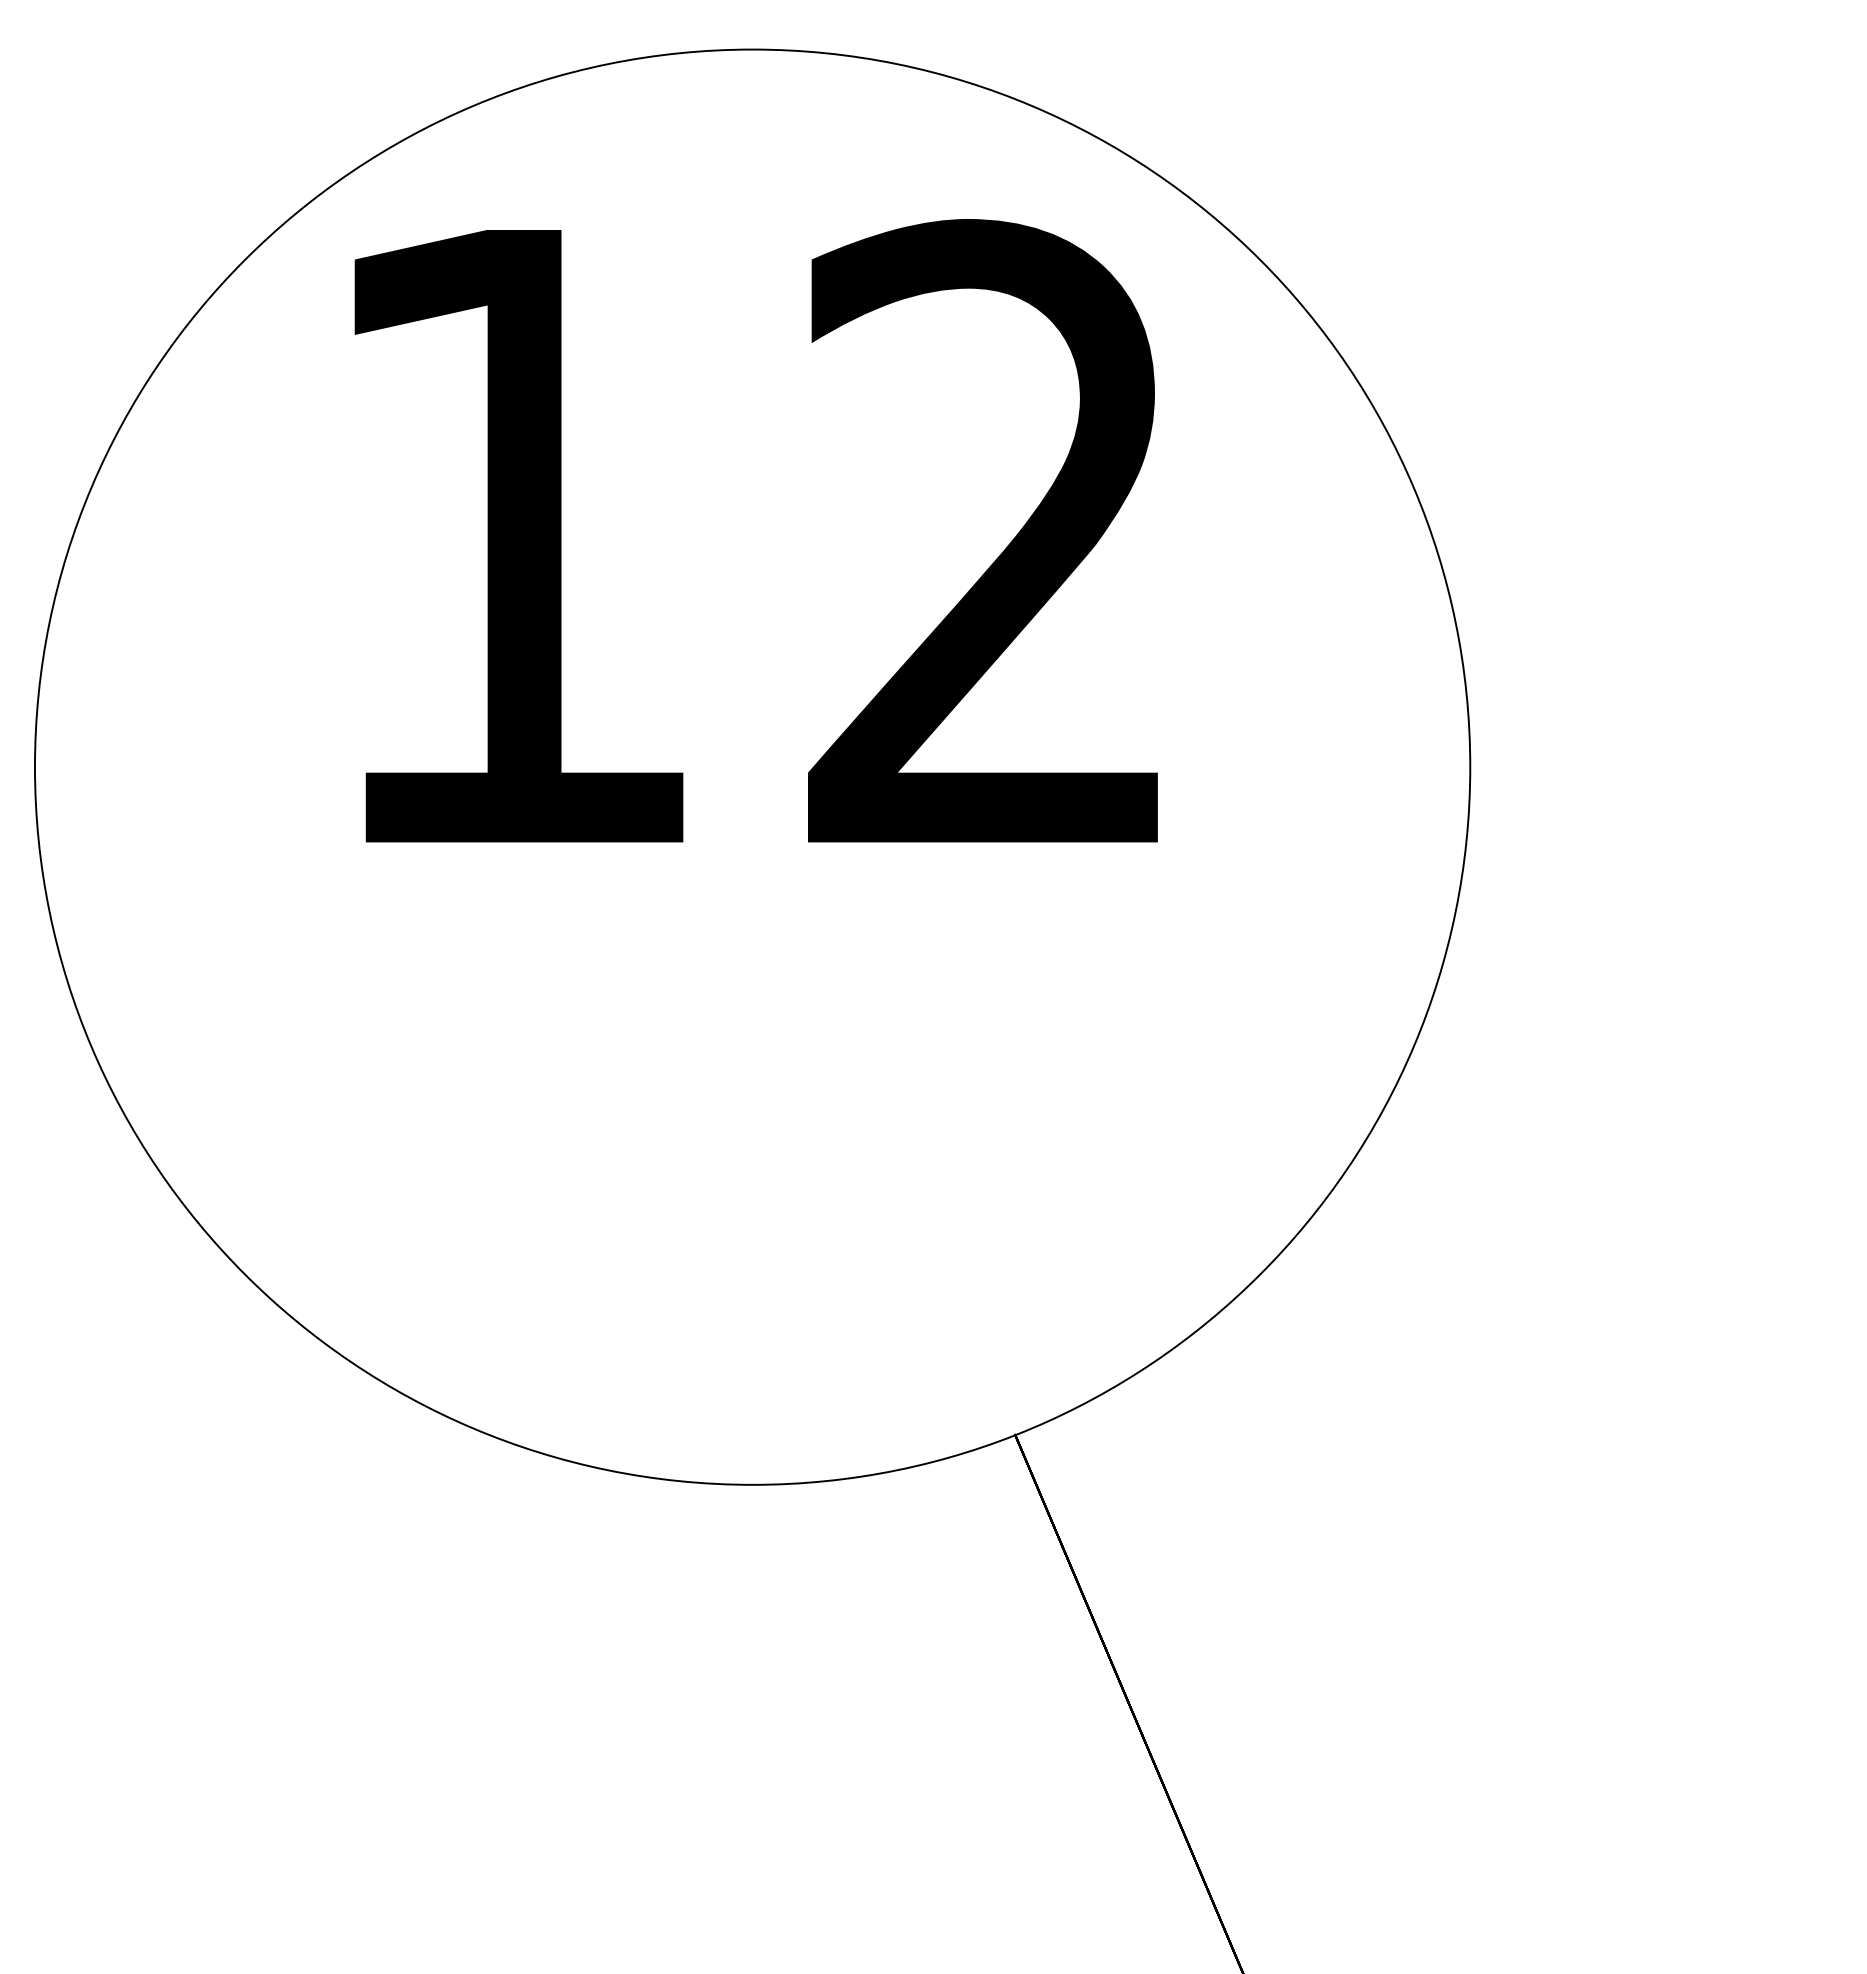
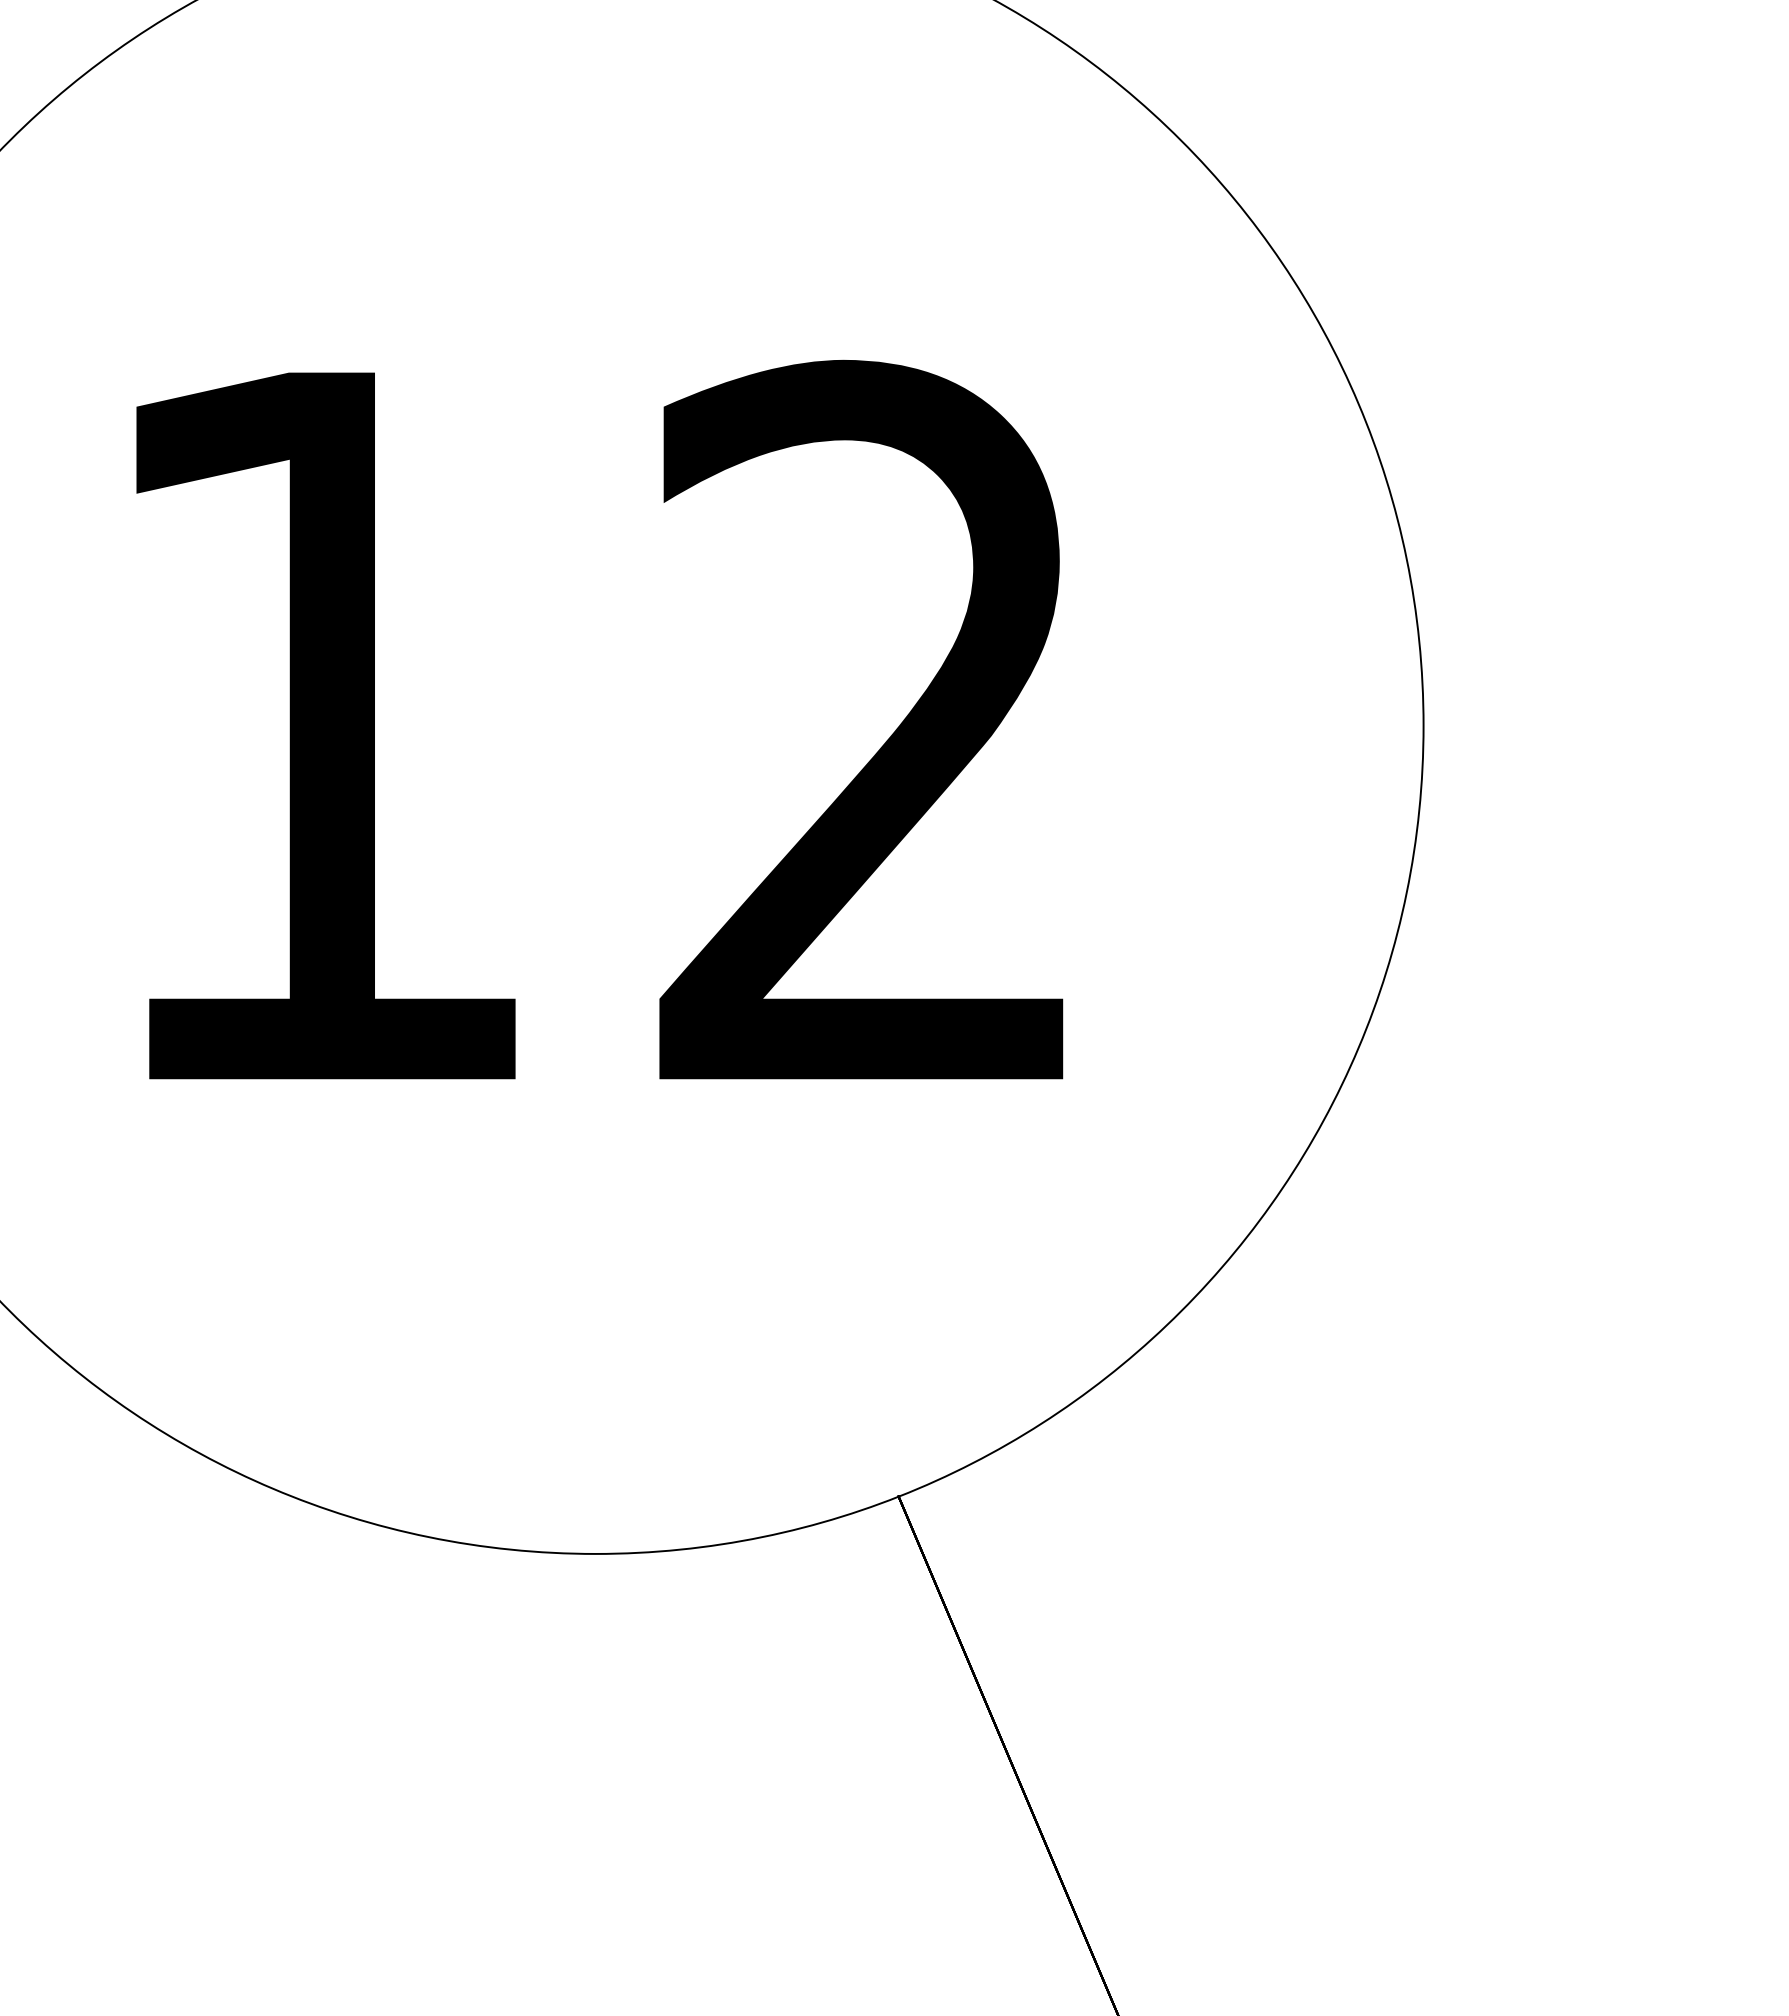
text: (755, 530) -> (598, 719), moved

